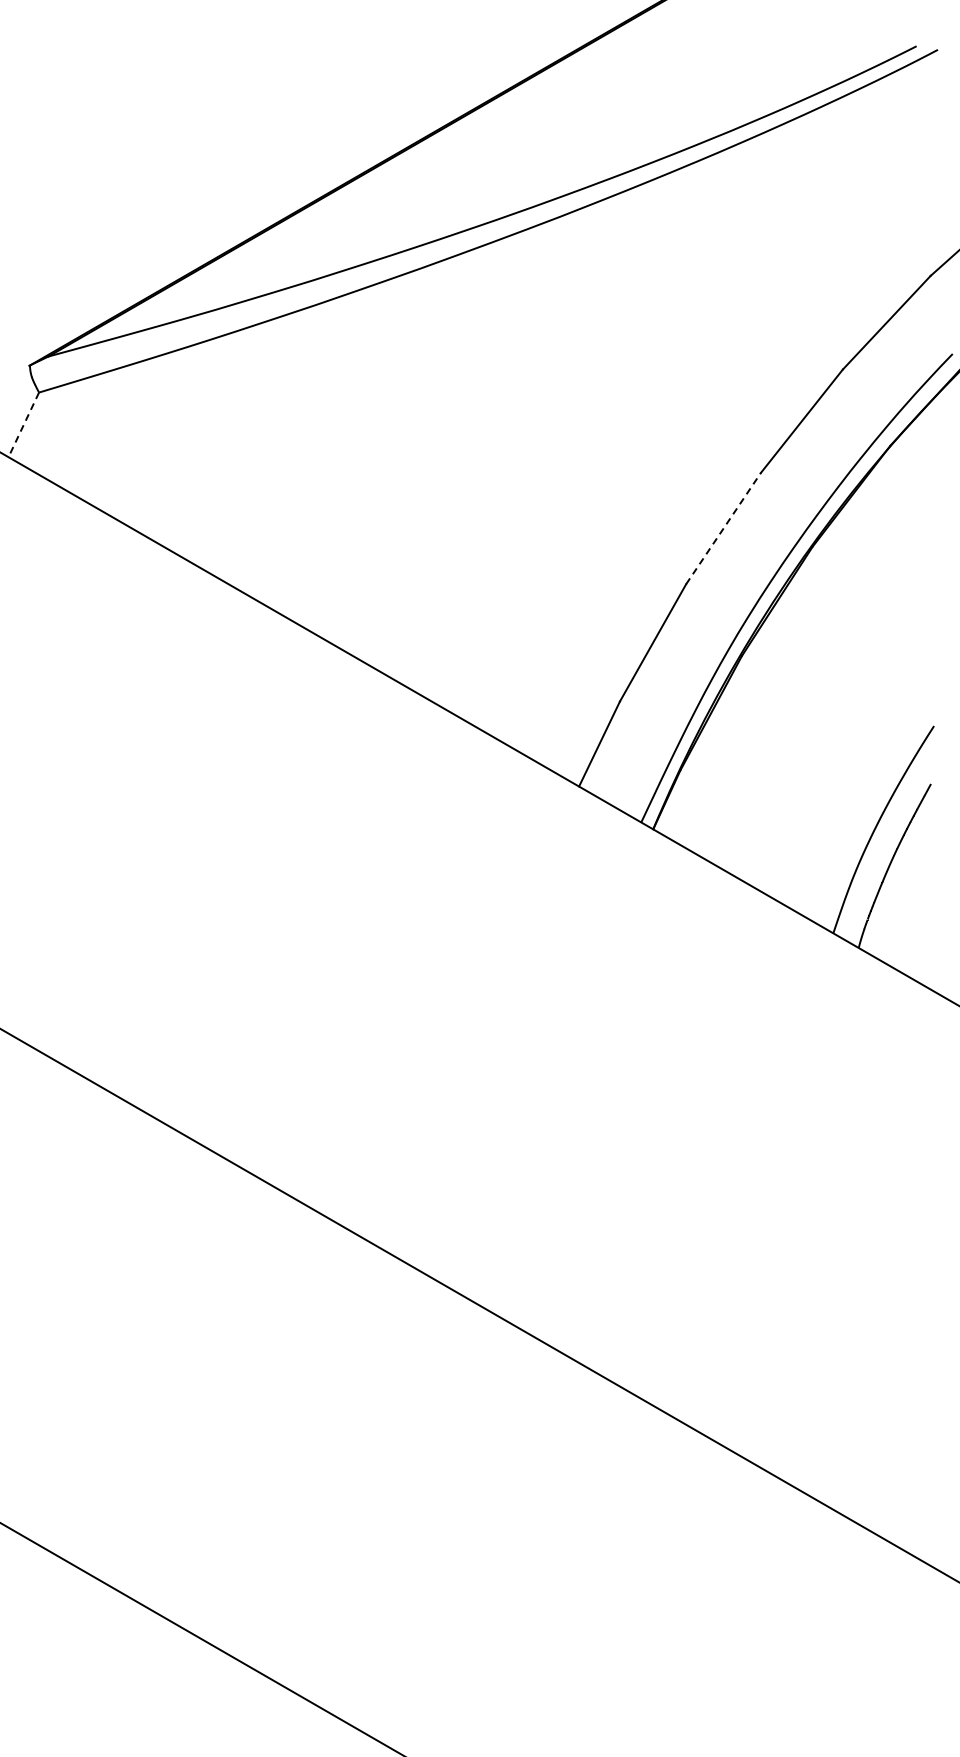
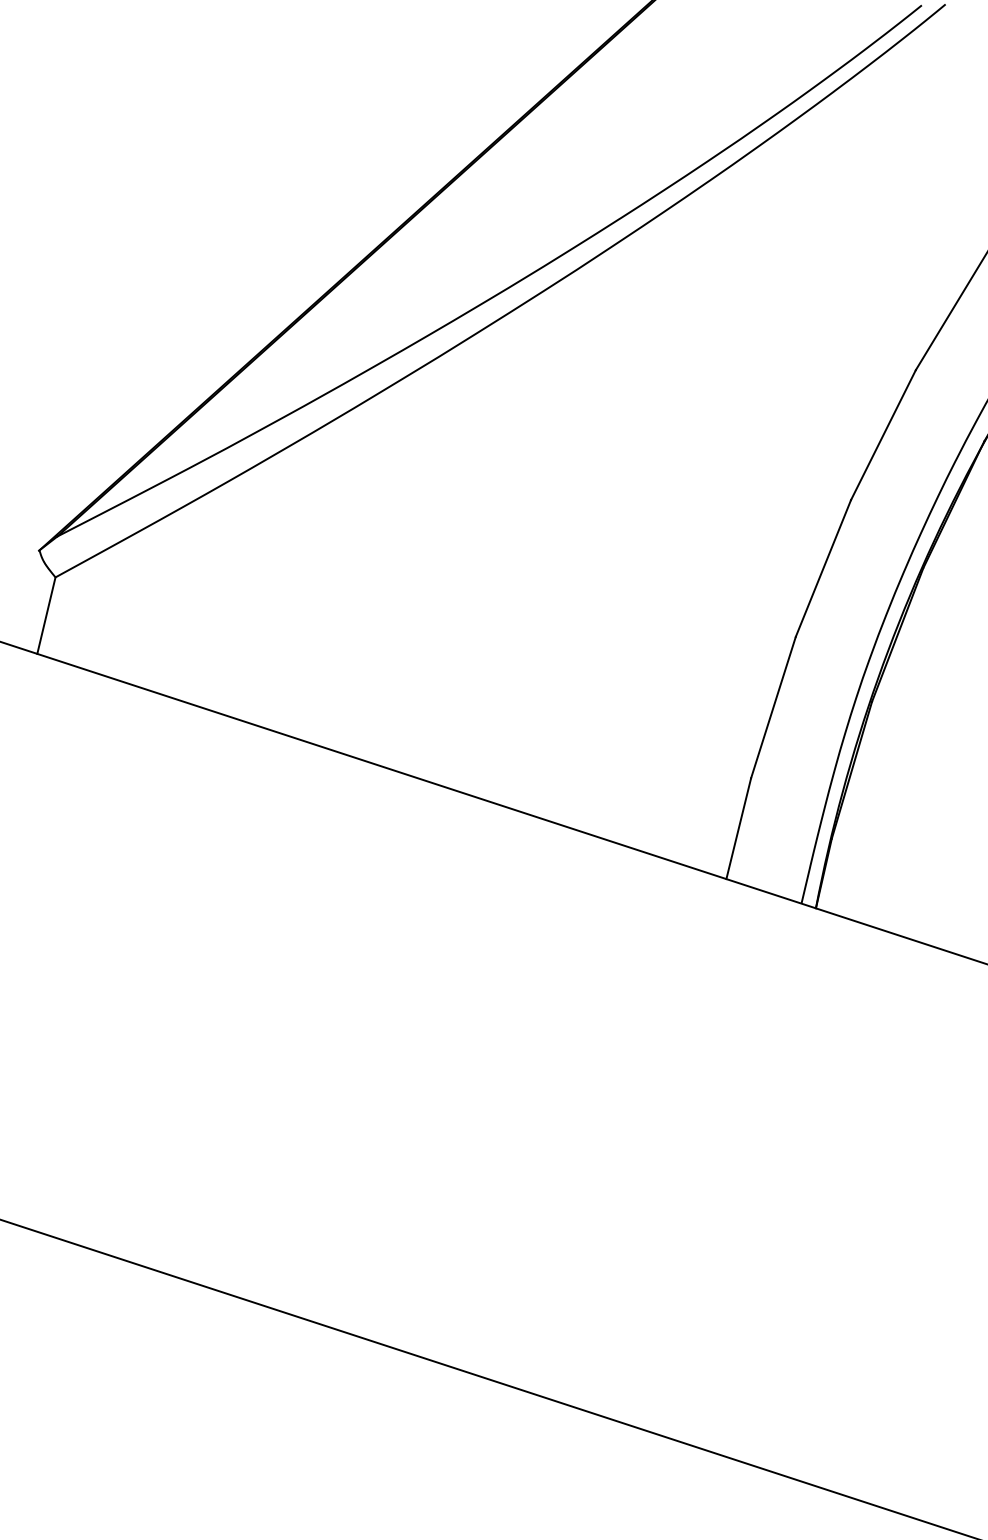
line: (23, 424) -> (46, 615), dashed -> solid
line: (723, 528) -> (823, 568), dashed -> solid

